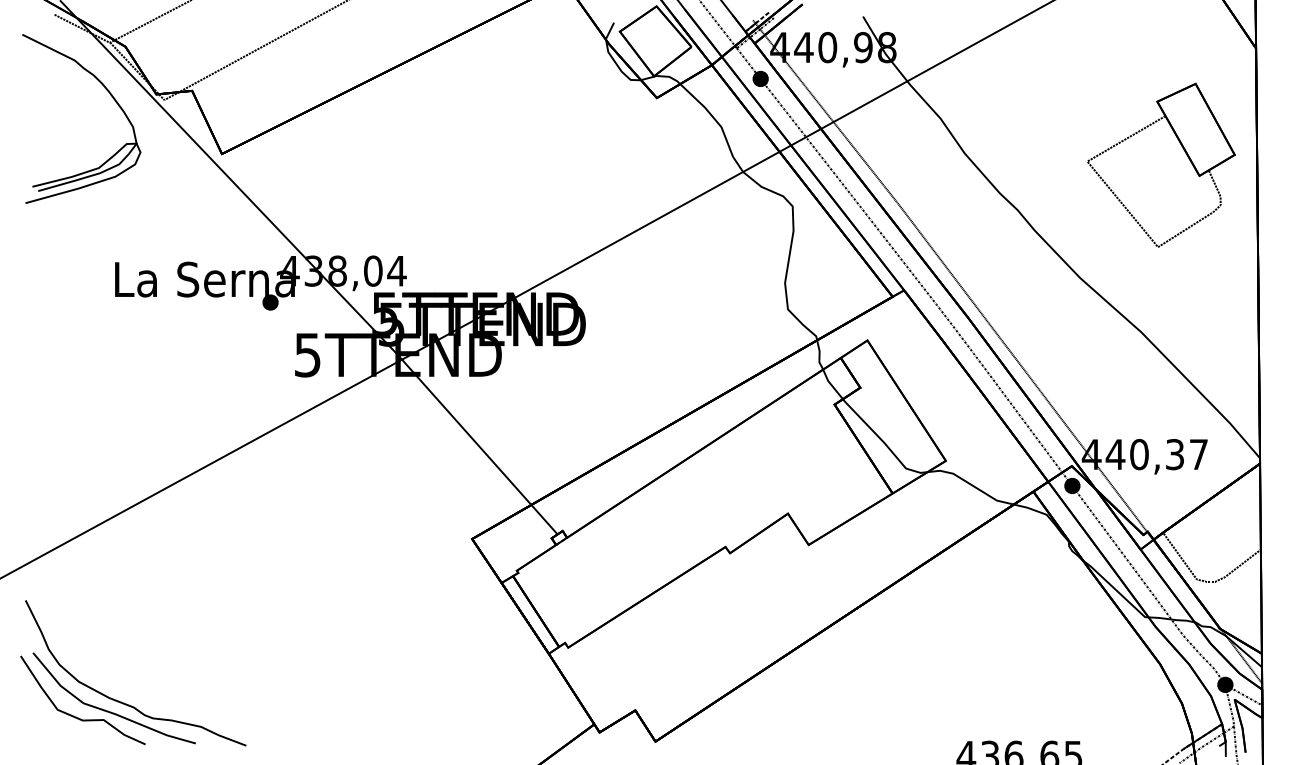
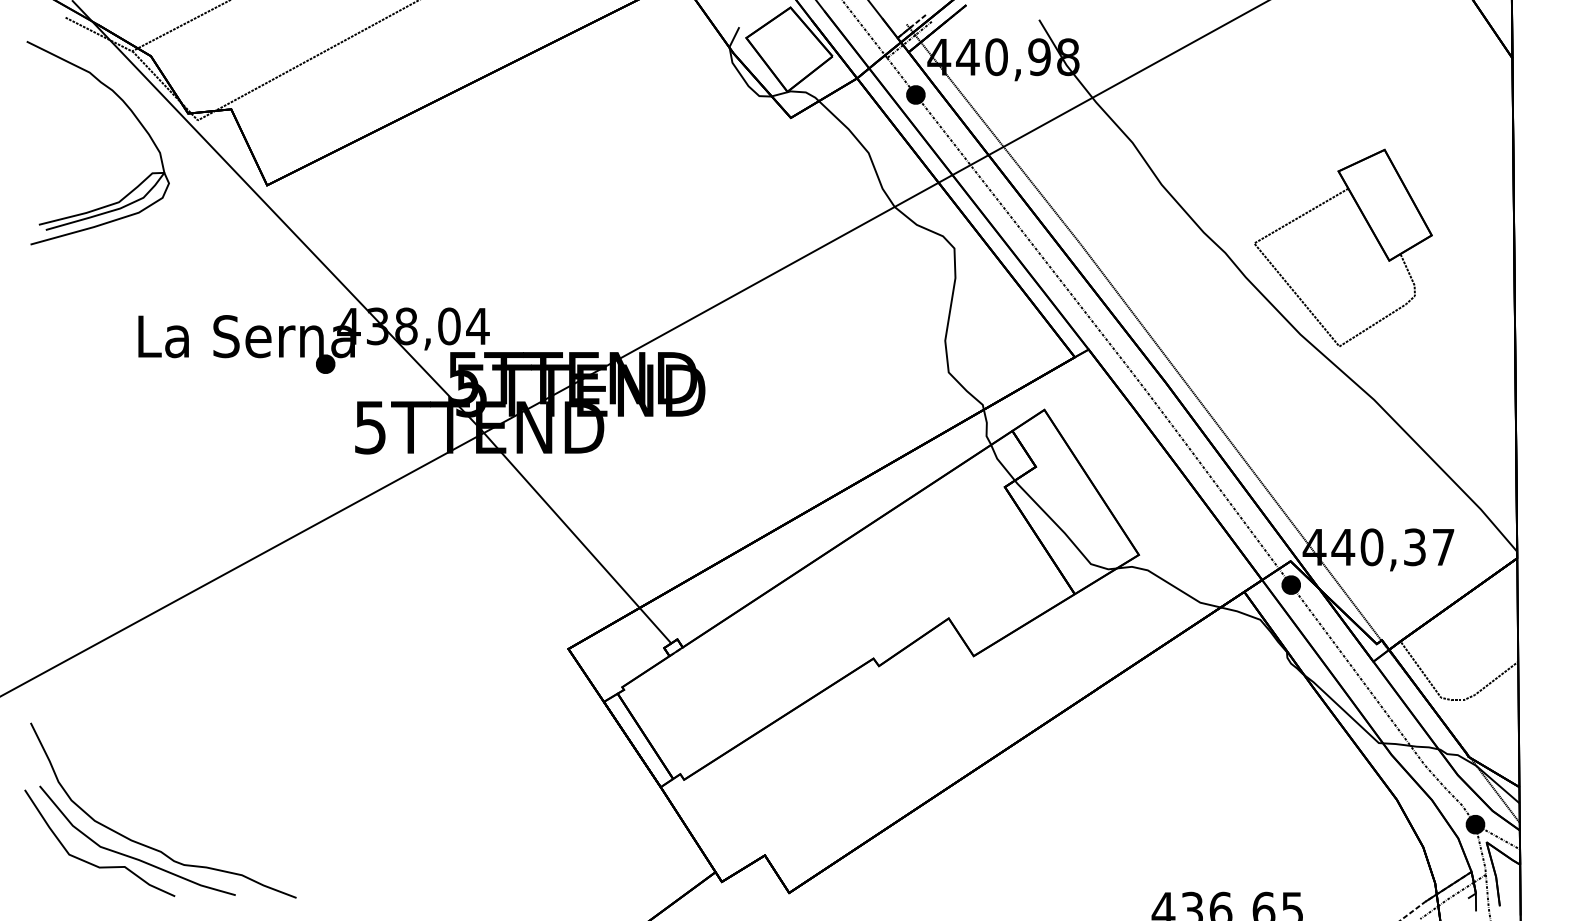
part: (1183, 149) -> (1369, 228), moved

